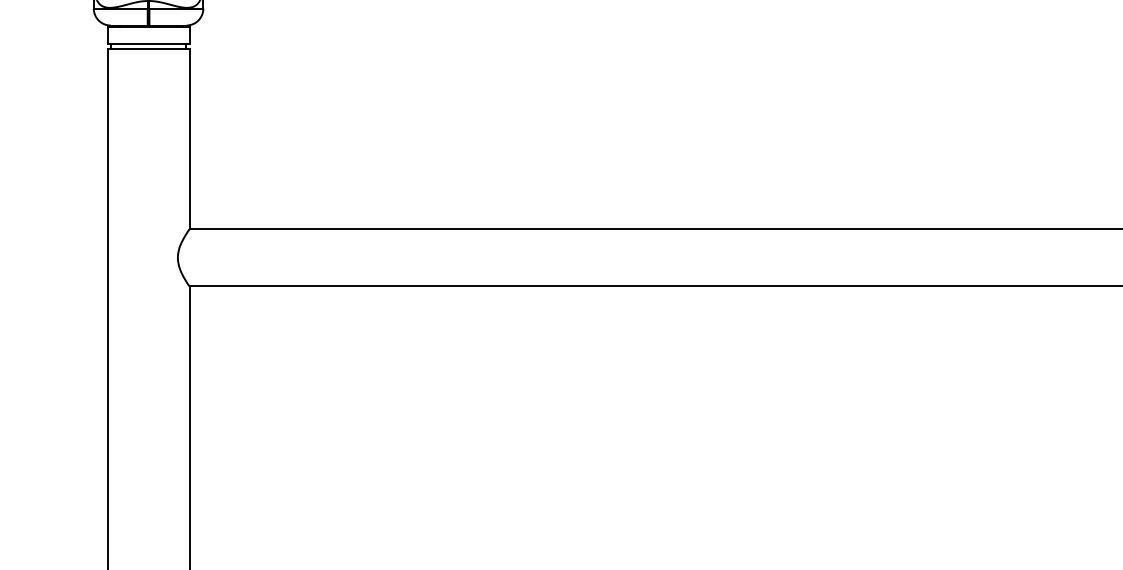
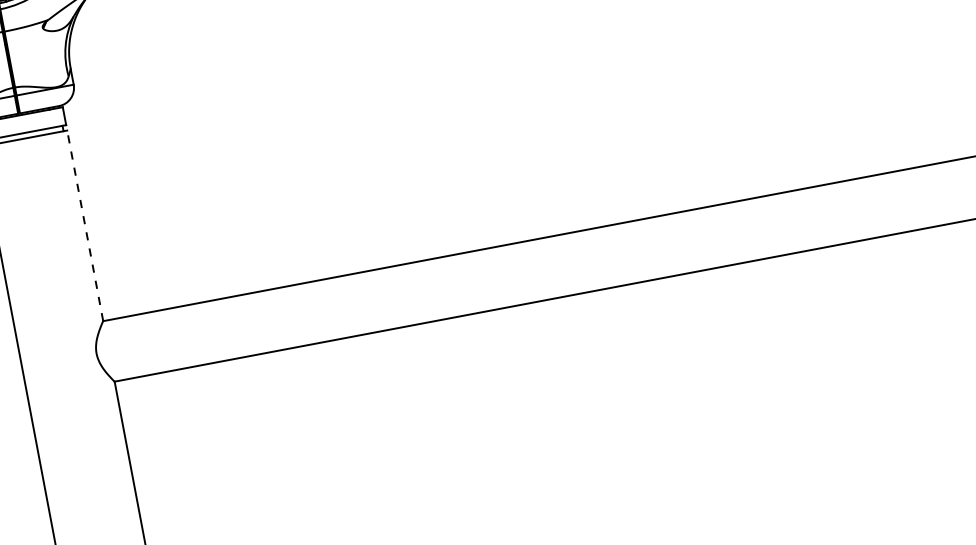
line: (189, 139) -> (85, 226), solid -> dashed

